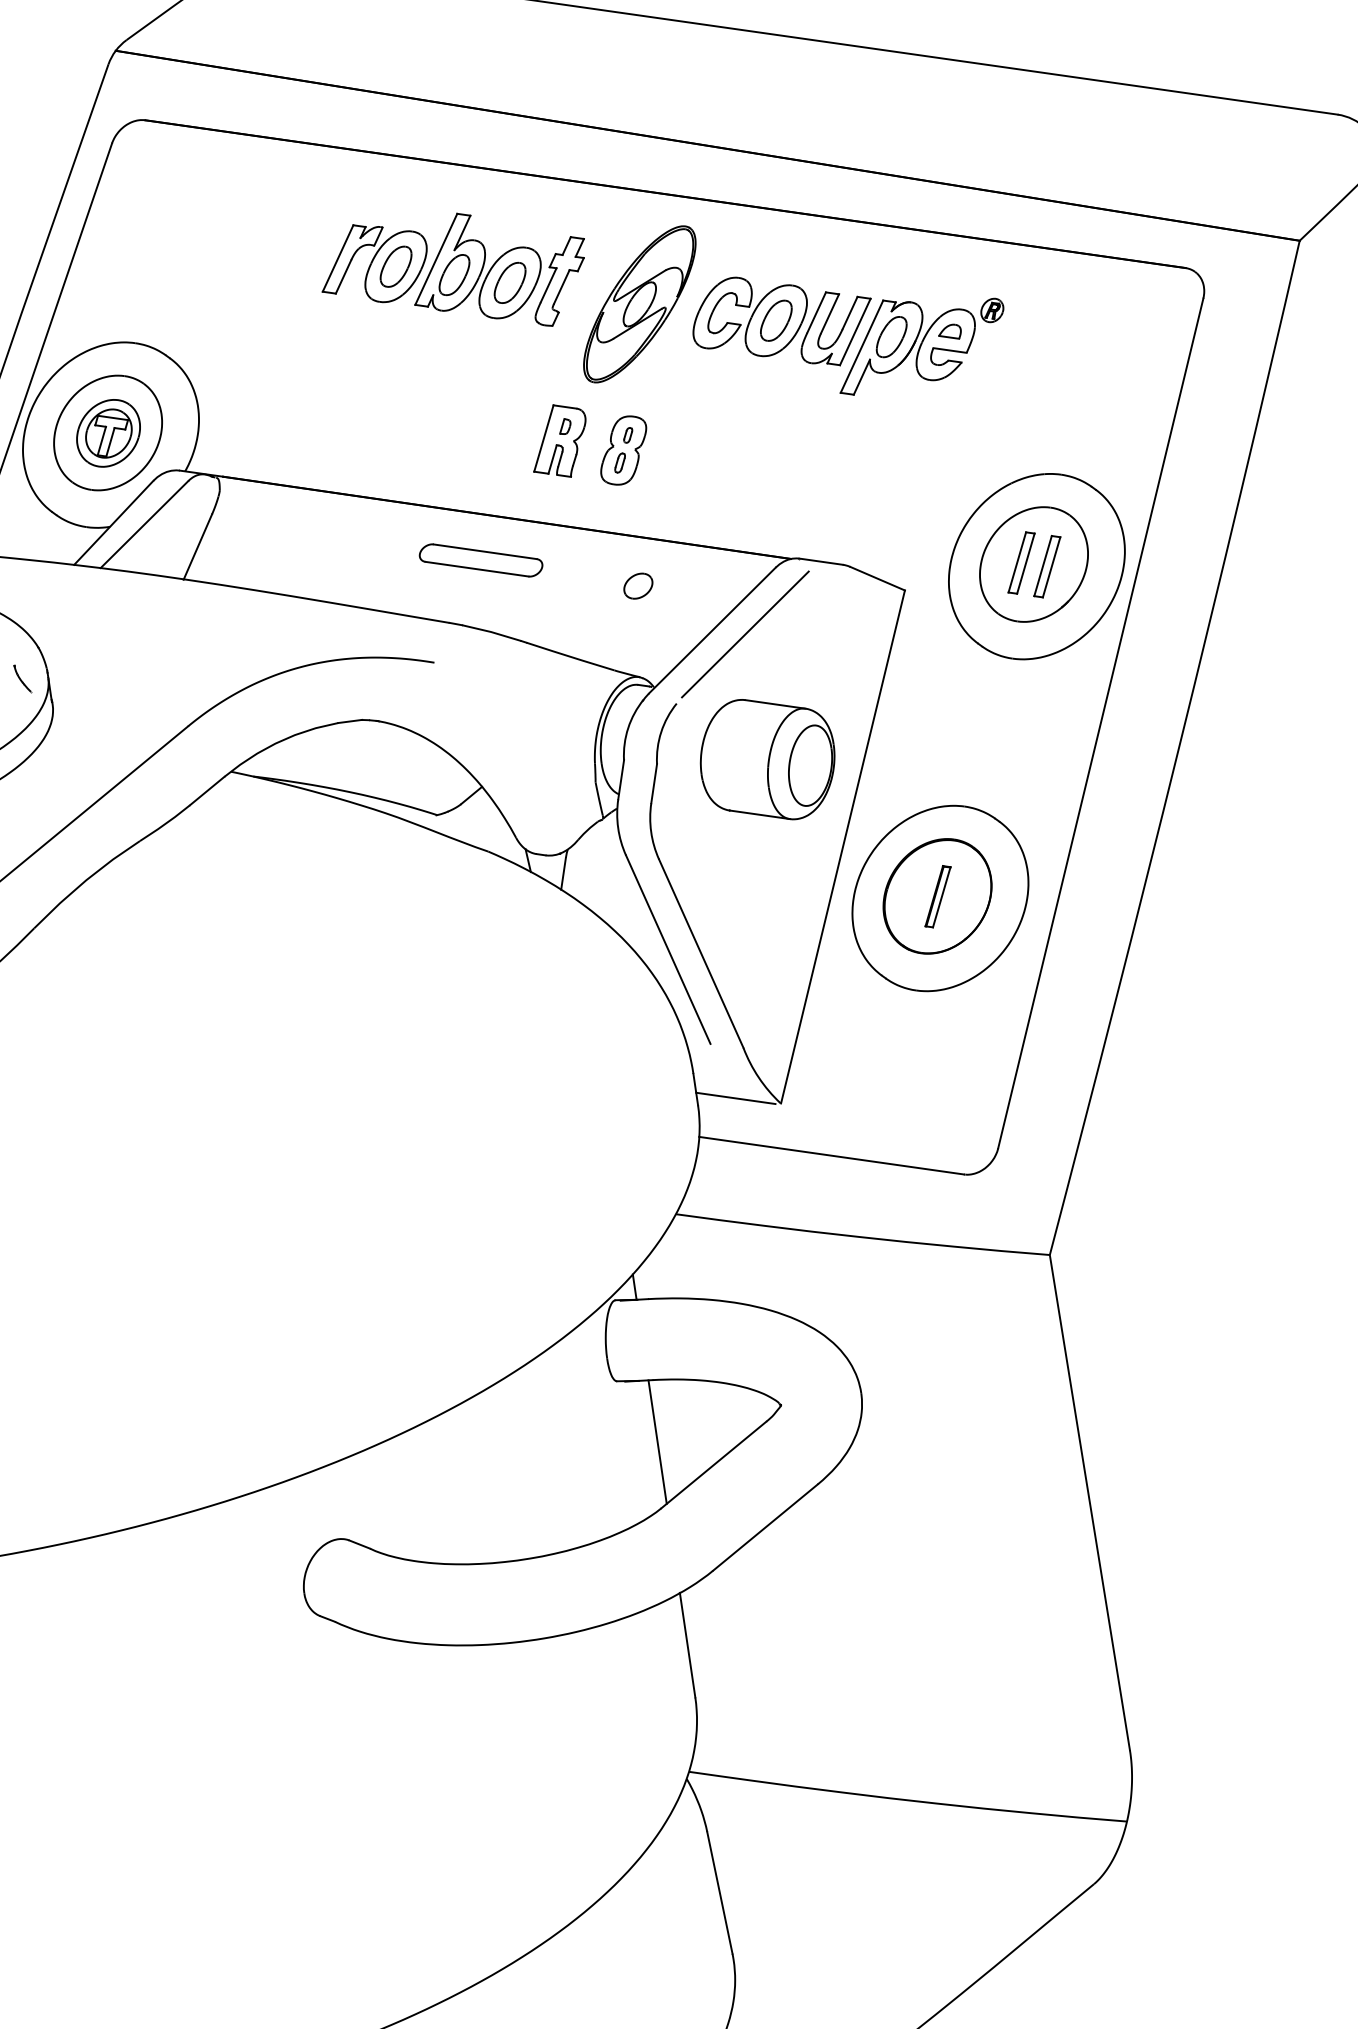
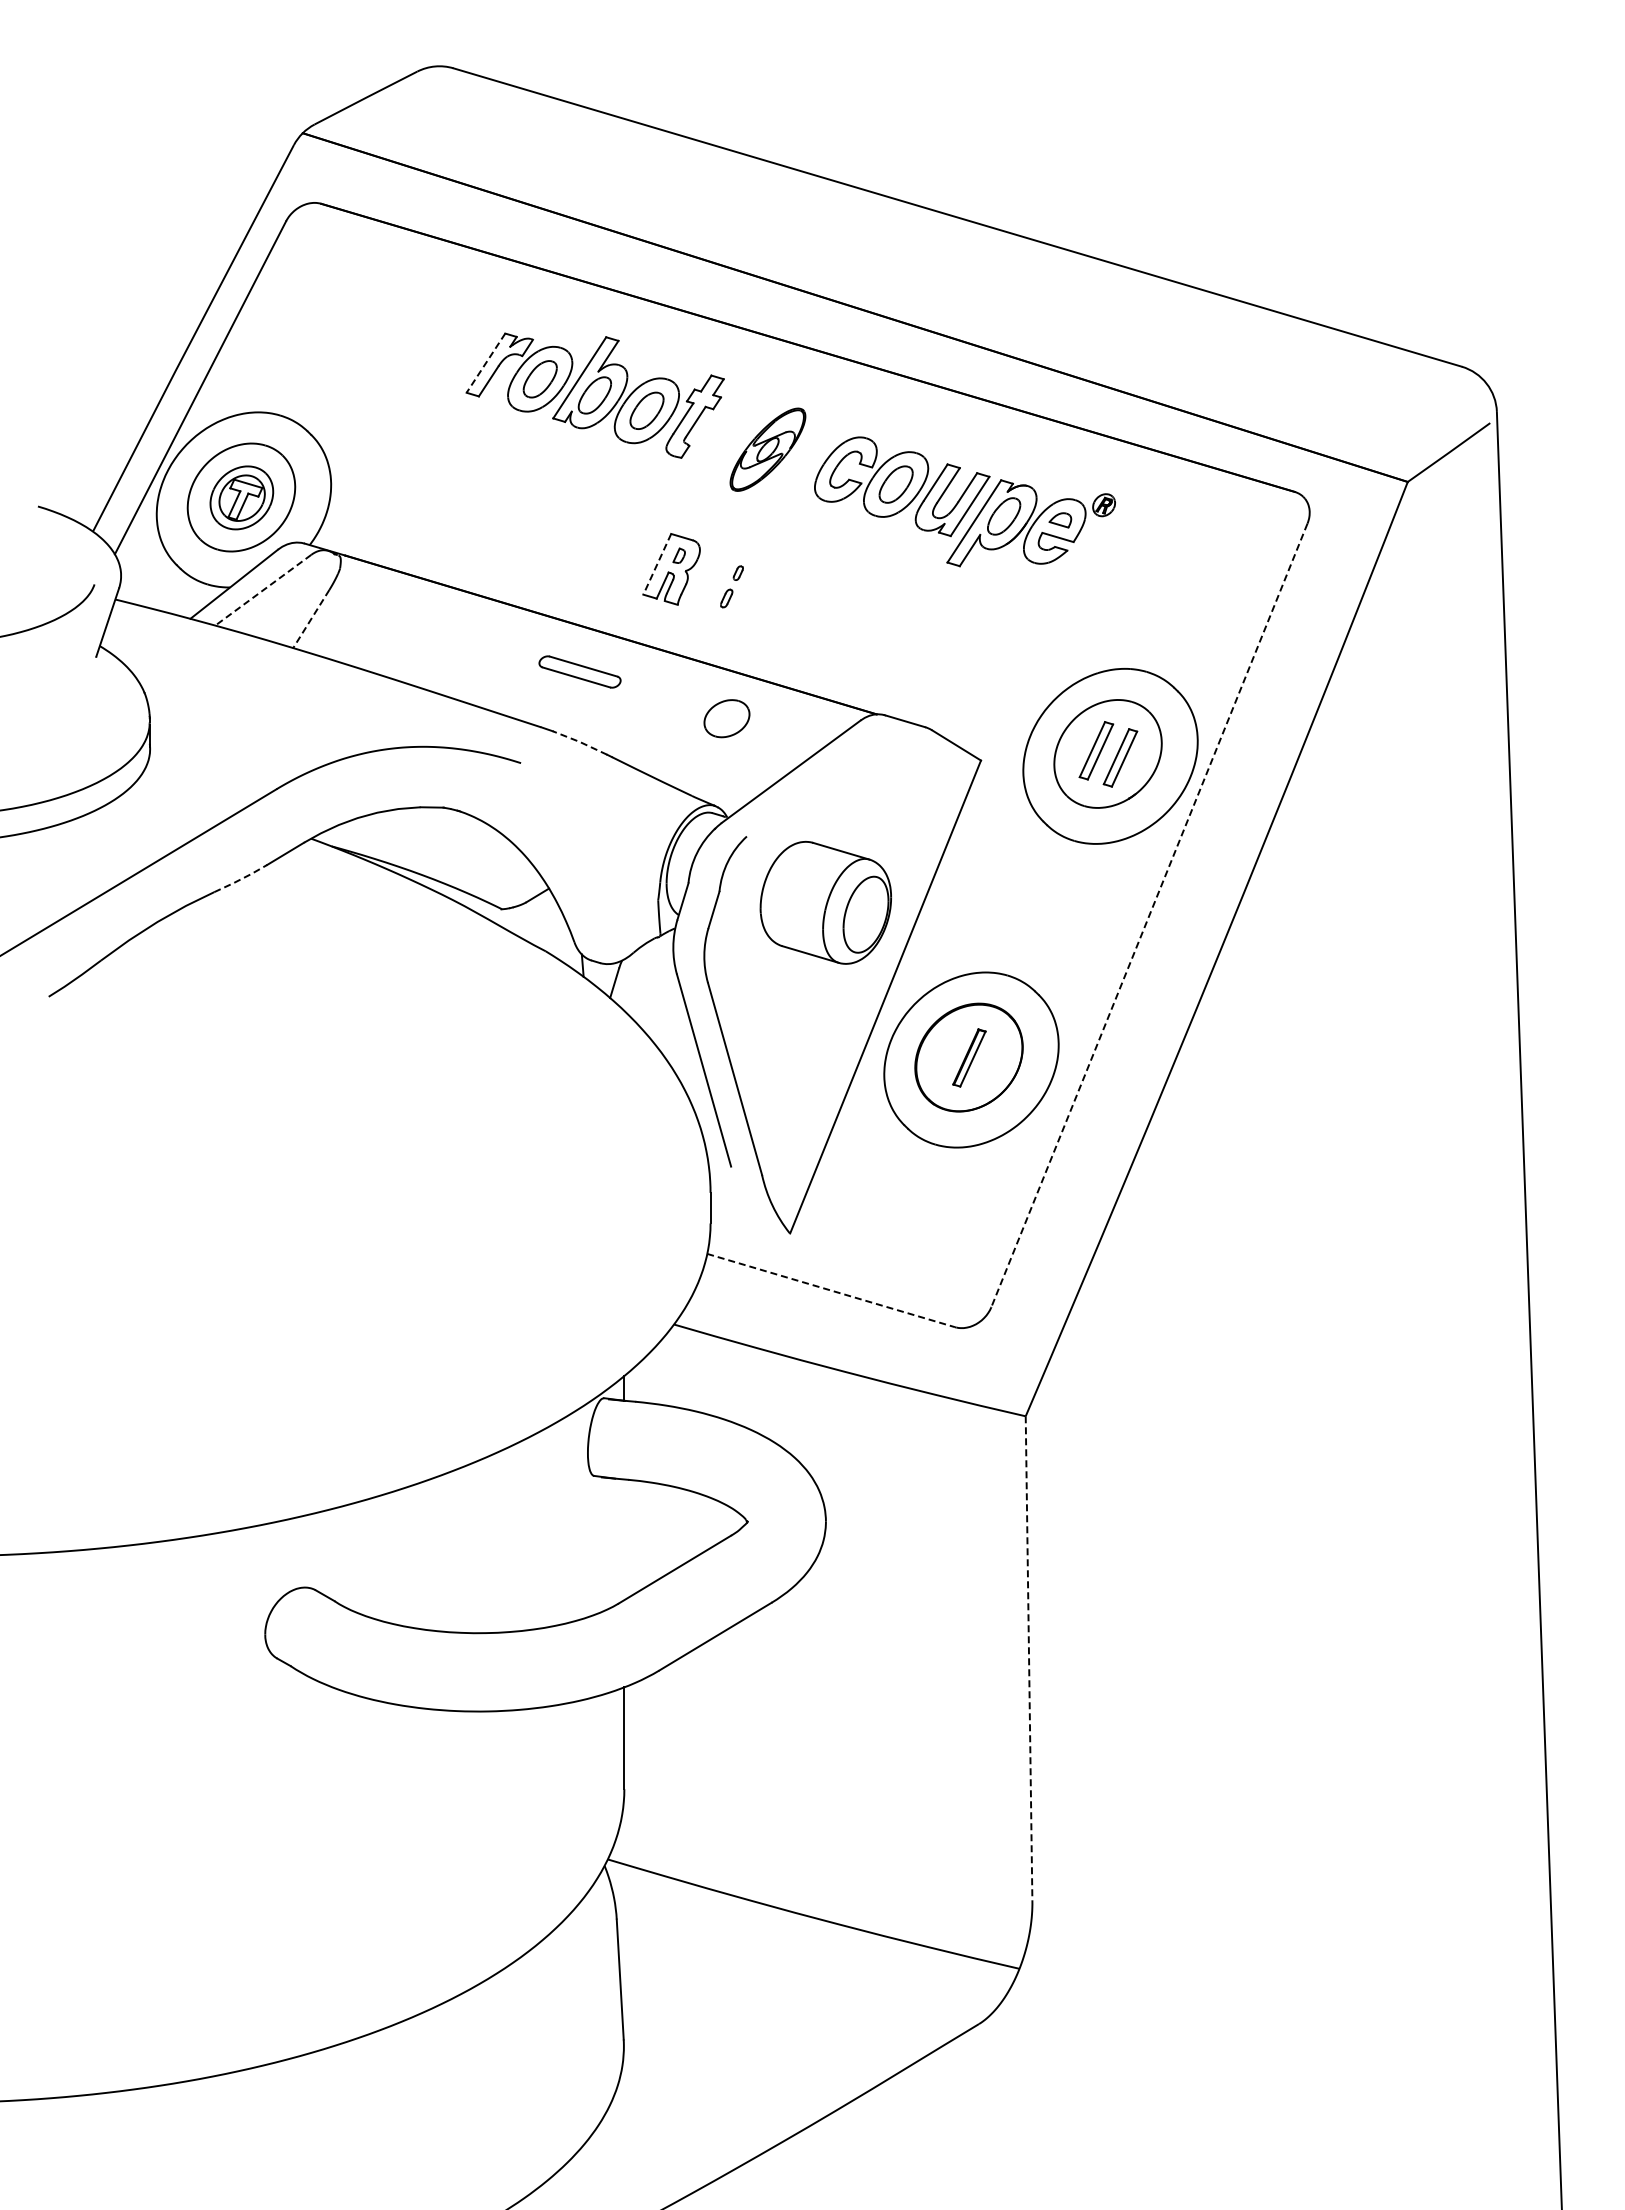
line: (337, 258) -> (485, 363), solid -> dashed
part: (639, 304) -> (767, 449), size x0.6
line: (544, 438) -> (657, 564), solid -> dashed
part: (623, 451) -> (731, 587), removed
line: (144, 524) -> (263, 590), solid -> dashed
line: (197, 547) -> (310, 619), solid -> dashed
part: (480, 560) -> (579, 671), size x0.7
part: (638, 585) -> (726, 718), size x1.6
line: (491, 631) -> (579, 741), solid -> dashed
line: (744, 633) -> (821, 779), removed
part: (23, 678) -> (125, 720), removed
line: (1100, 723) -> (1149, 915), solid -> dashed
line: (165, 824) -> (241, 879), solid -> dashed
line: (735, 1098) -> (747, 1222), removed
line: (831, 1155) -> (831, 1290), solid -> dashed
line: (657, 1441) -> (624, 1539), removed
line: (1090, 1503) -> (1029, 1659), solid -> dashed

